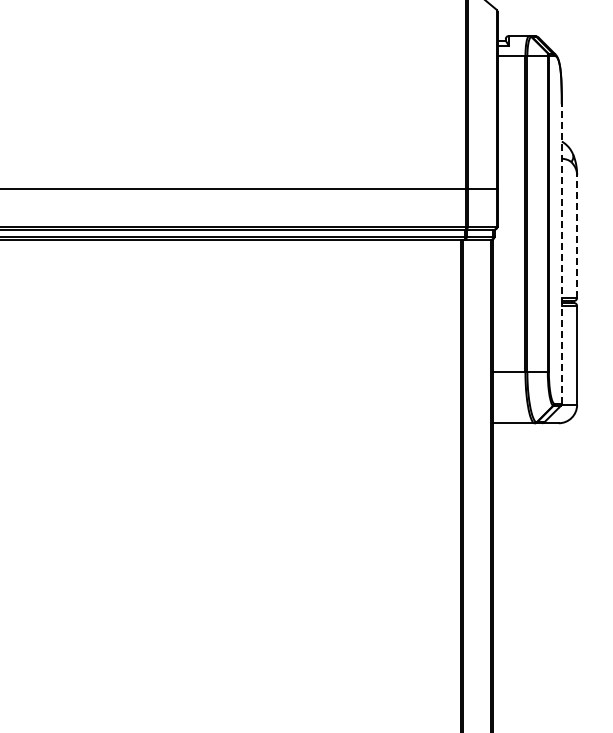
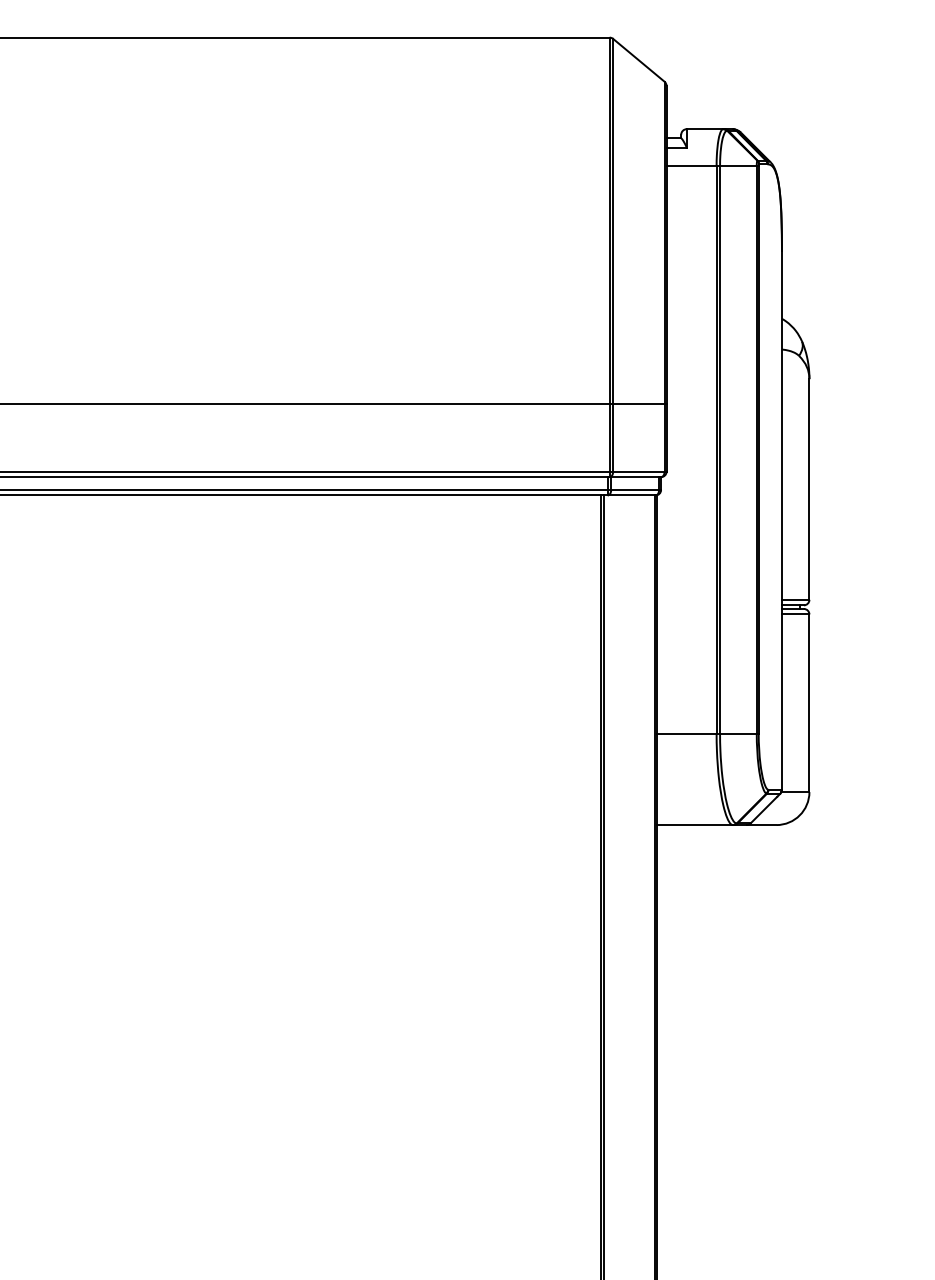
line: (577, 236) -> (810, 489), dashed -> solid
line: (561, 253) -> (781, 519), dashed -> solid

